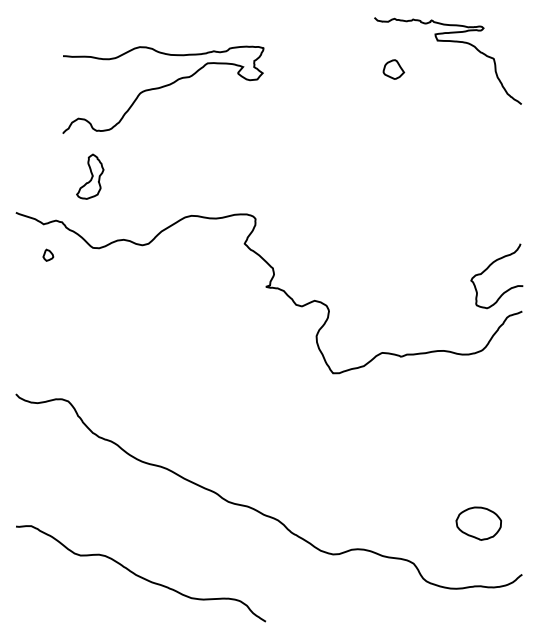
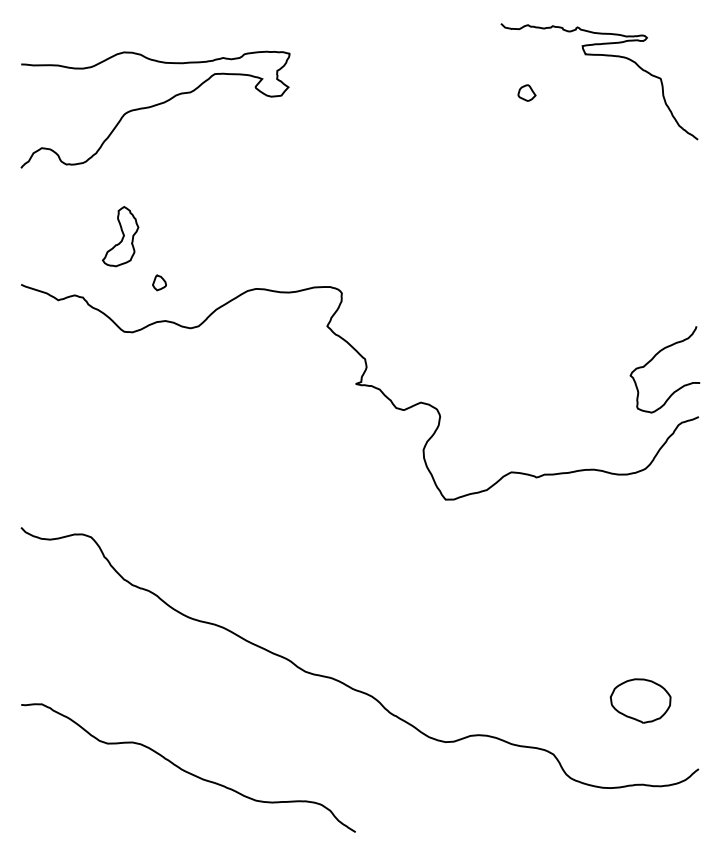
part: (393, 69) -> (526, 93), size x0.62
curve: (163, 87) -> (155, 106), moved
part: (48, 254) -> (159, 281), moved

